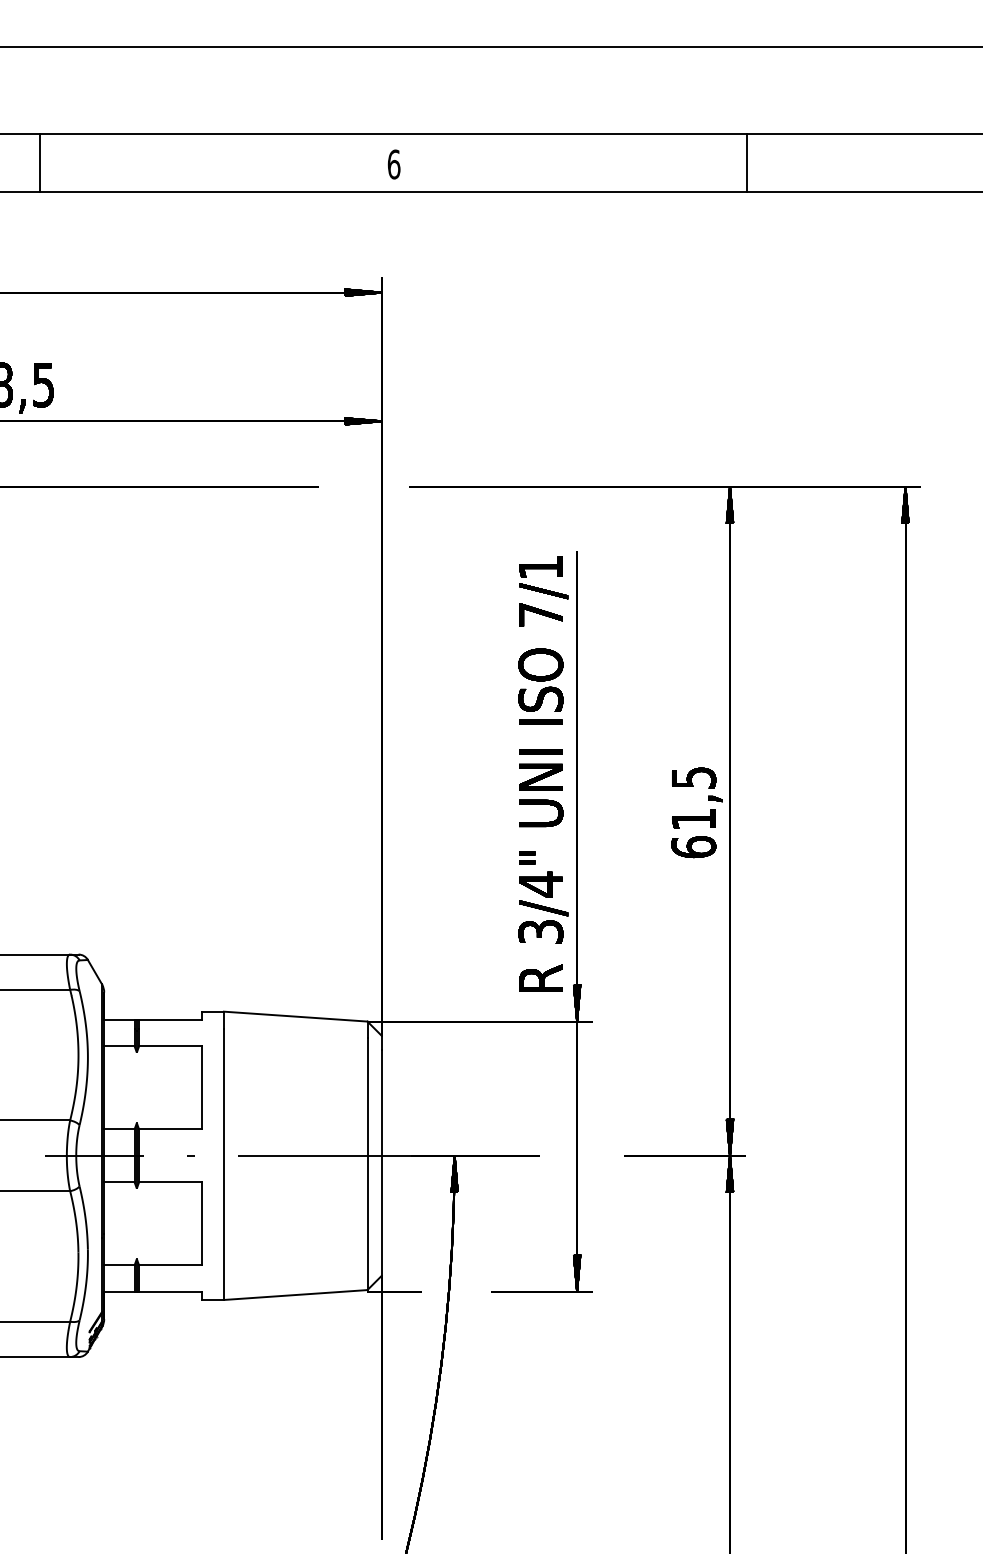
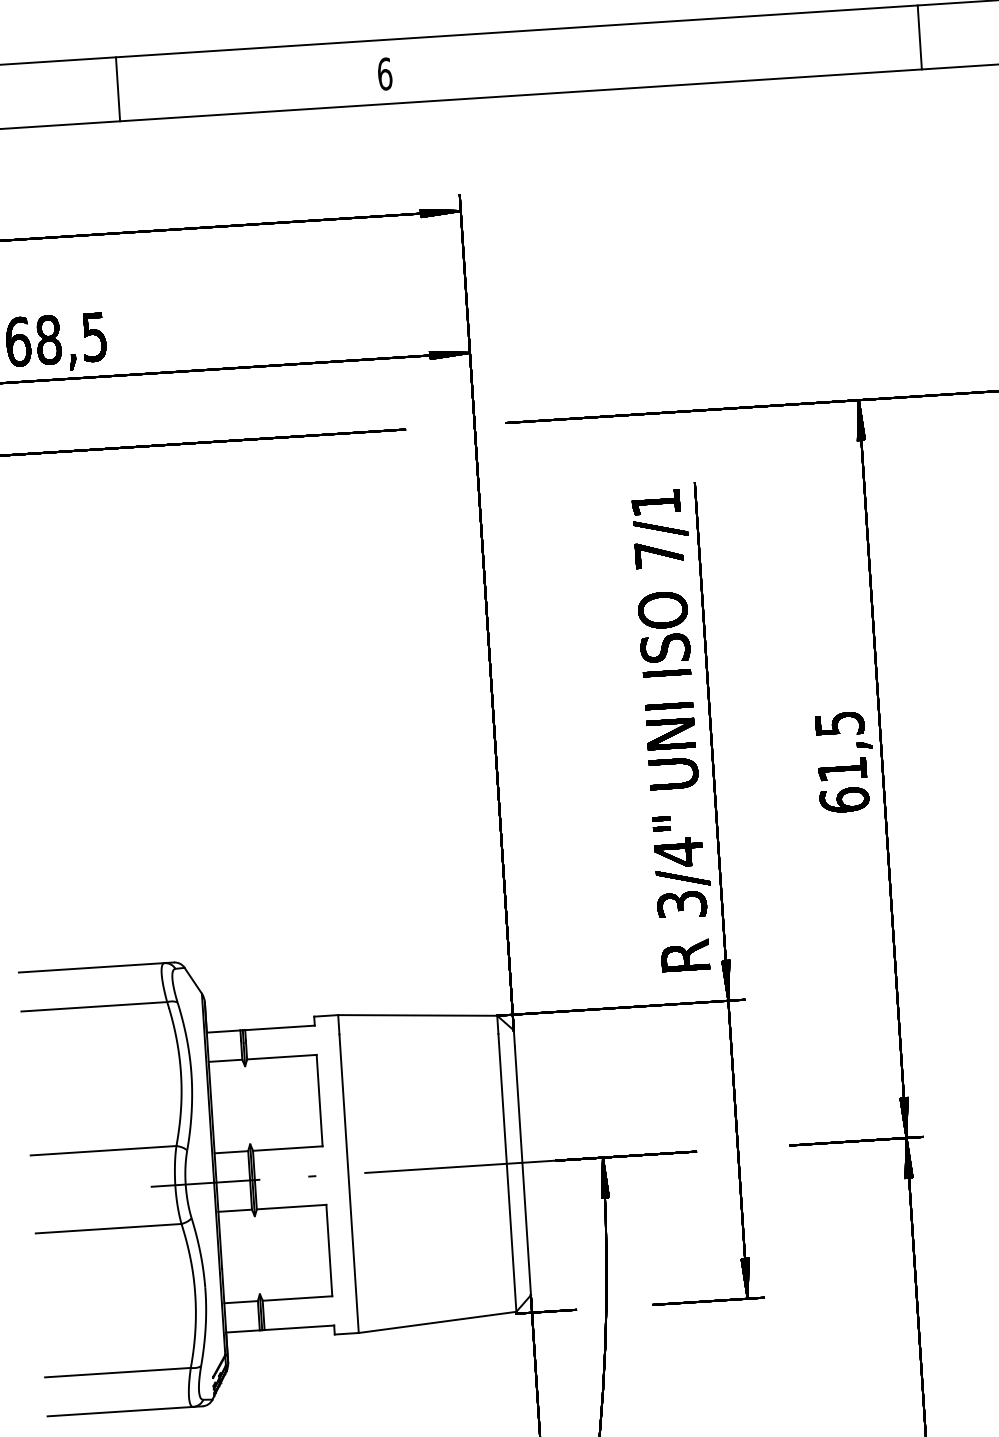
line: (40, 162) -> (118, 89), moved
line: (747, 162) -> (920, 37), moved
text: (393, 164) -> (384, 74), moved

